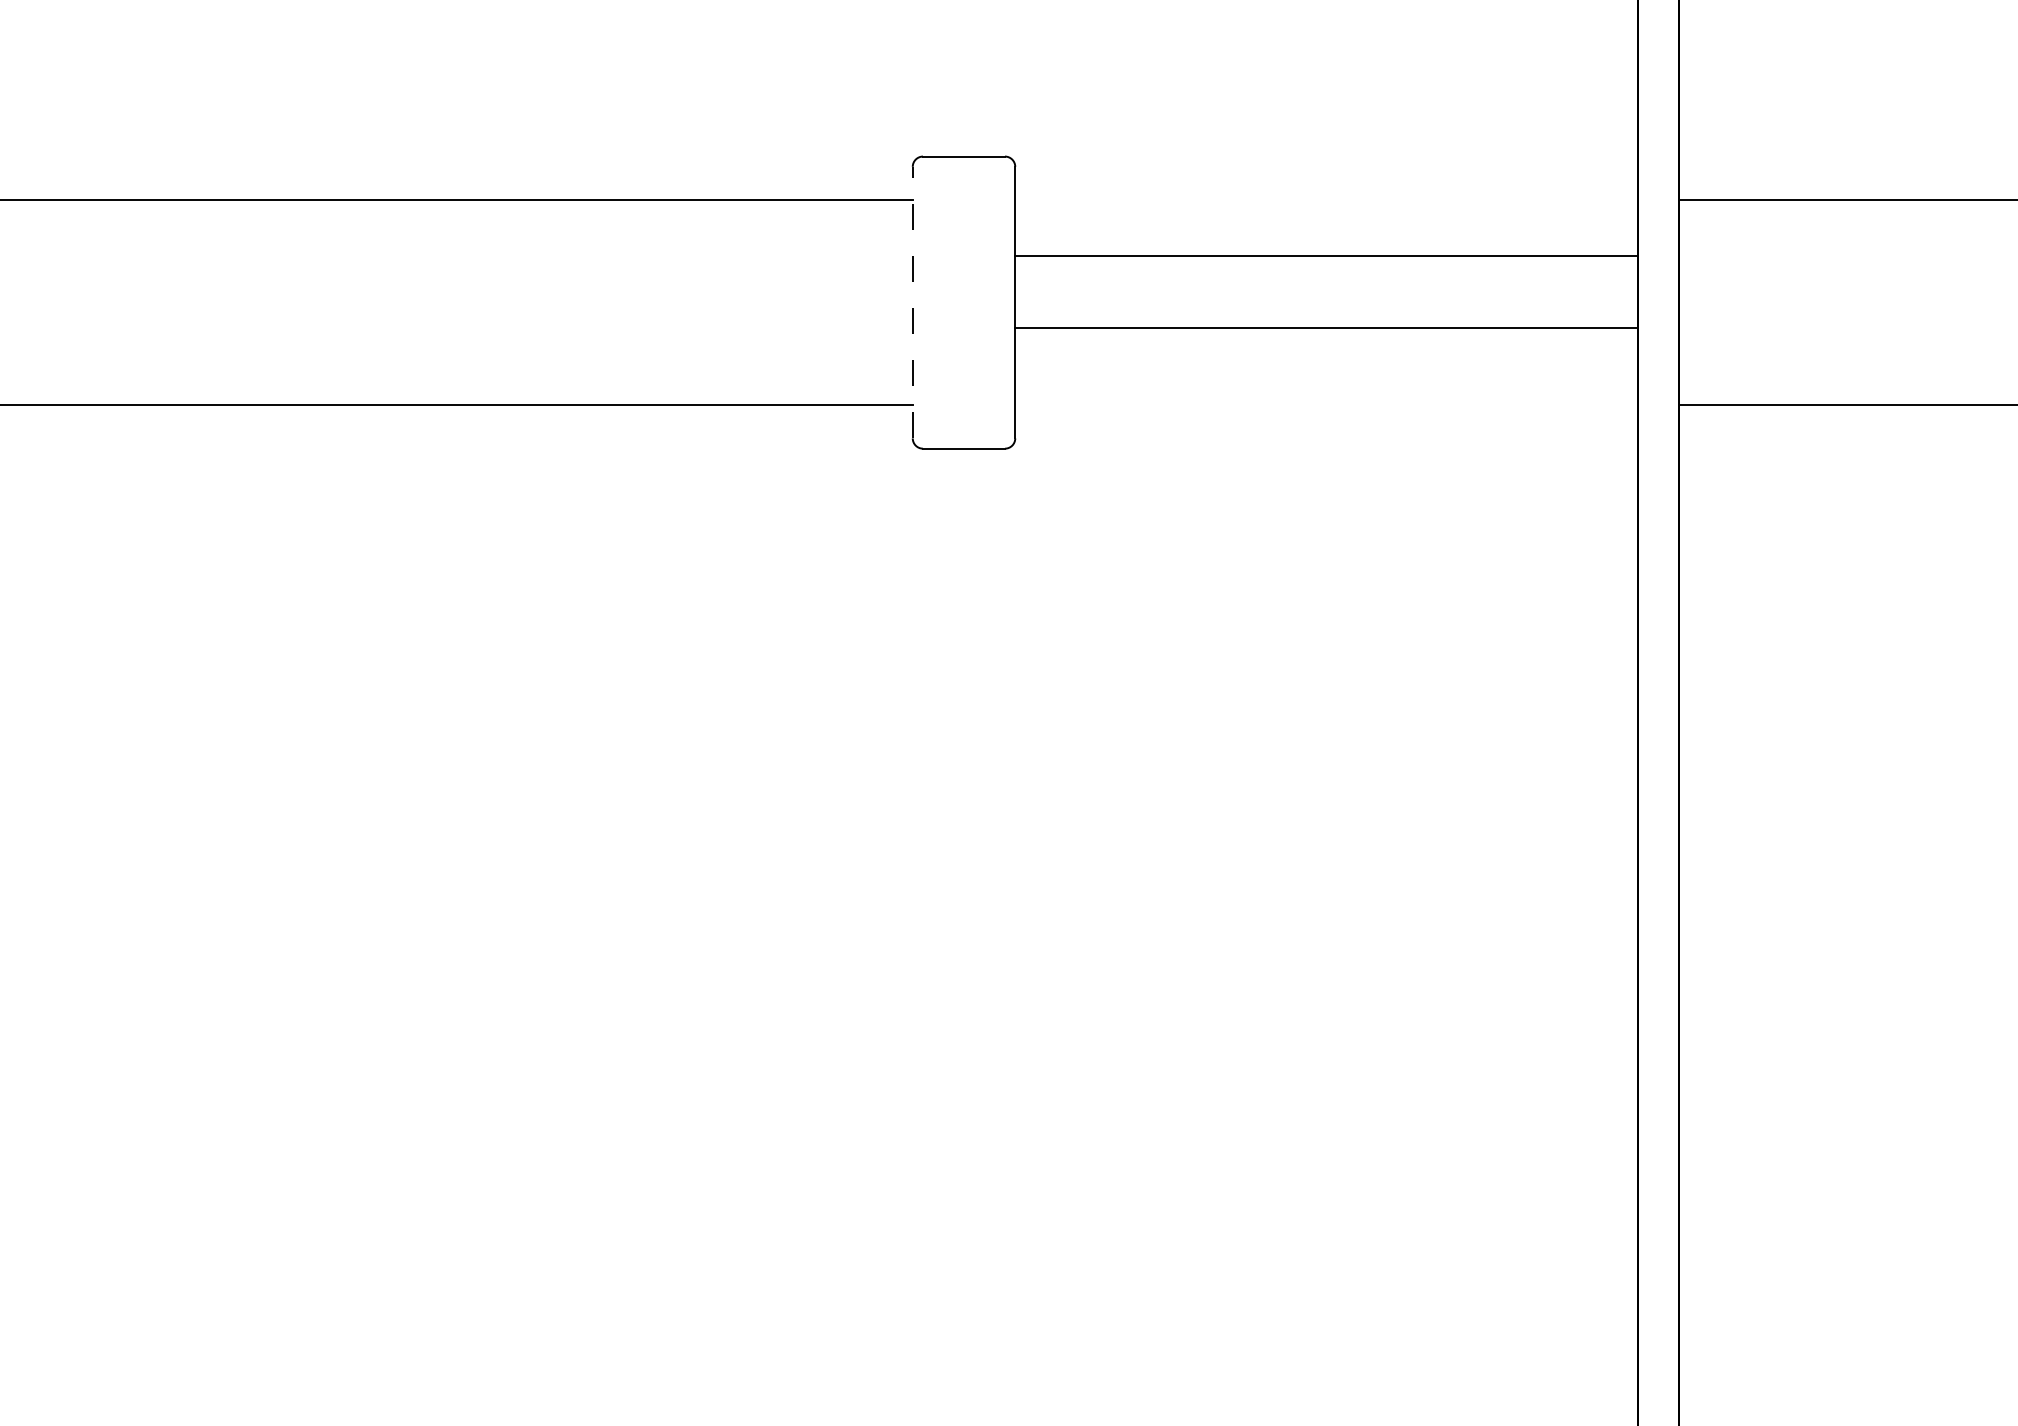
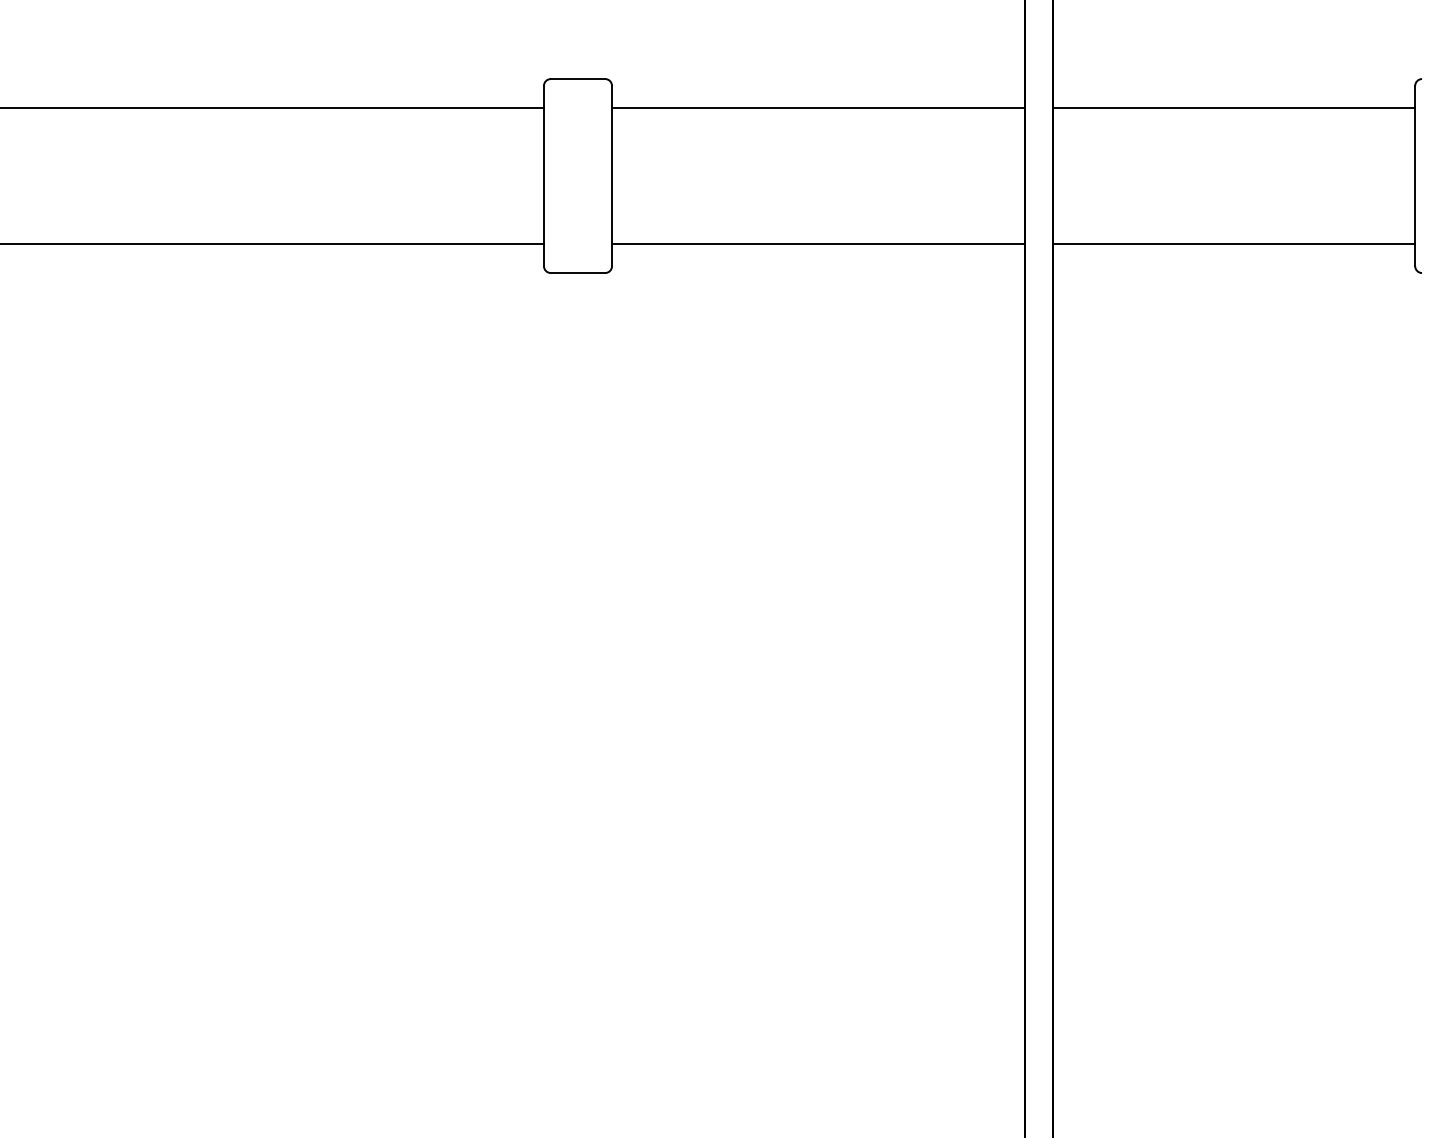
line: (1326, 256) -> (818, 108), moved
line: (912, 301) -> (543, 175), dashed -> solid
line: (1326, 328) -> (818, 244), moved

